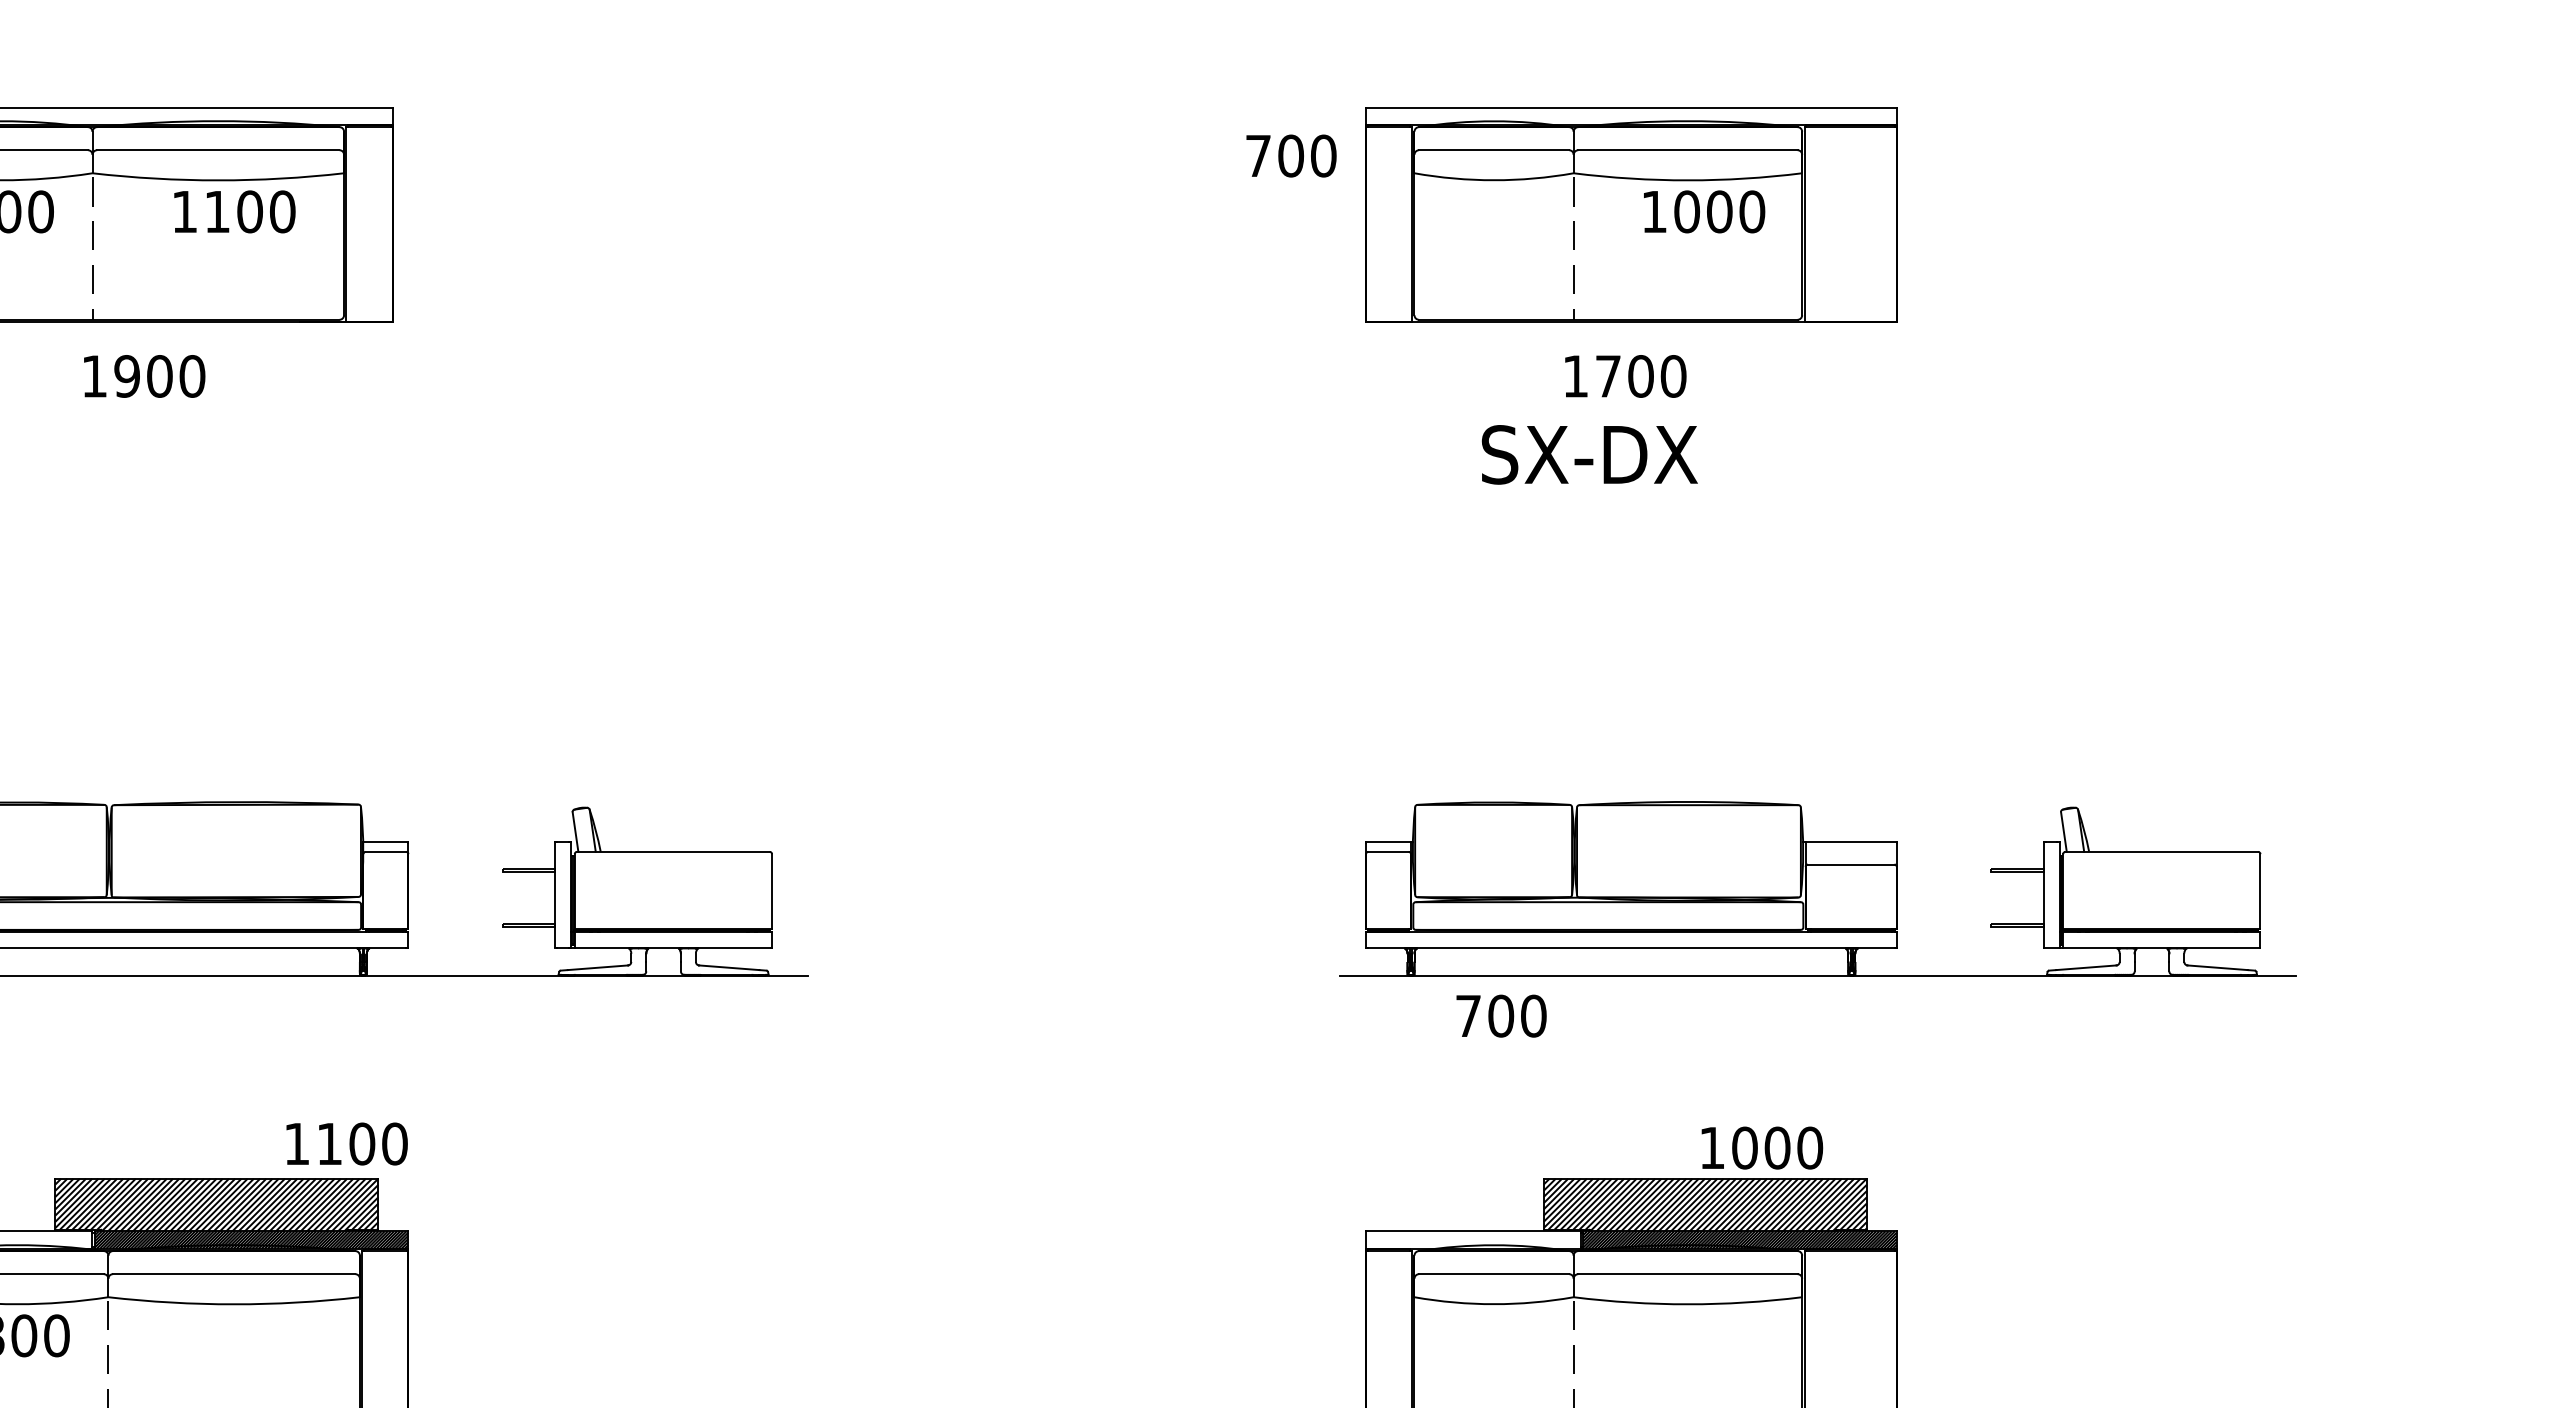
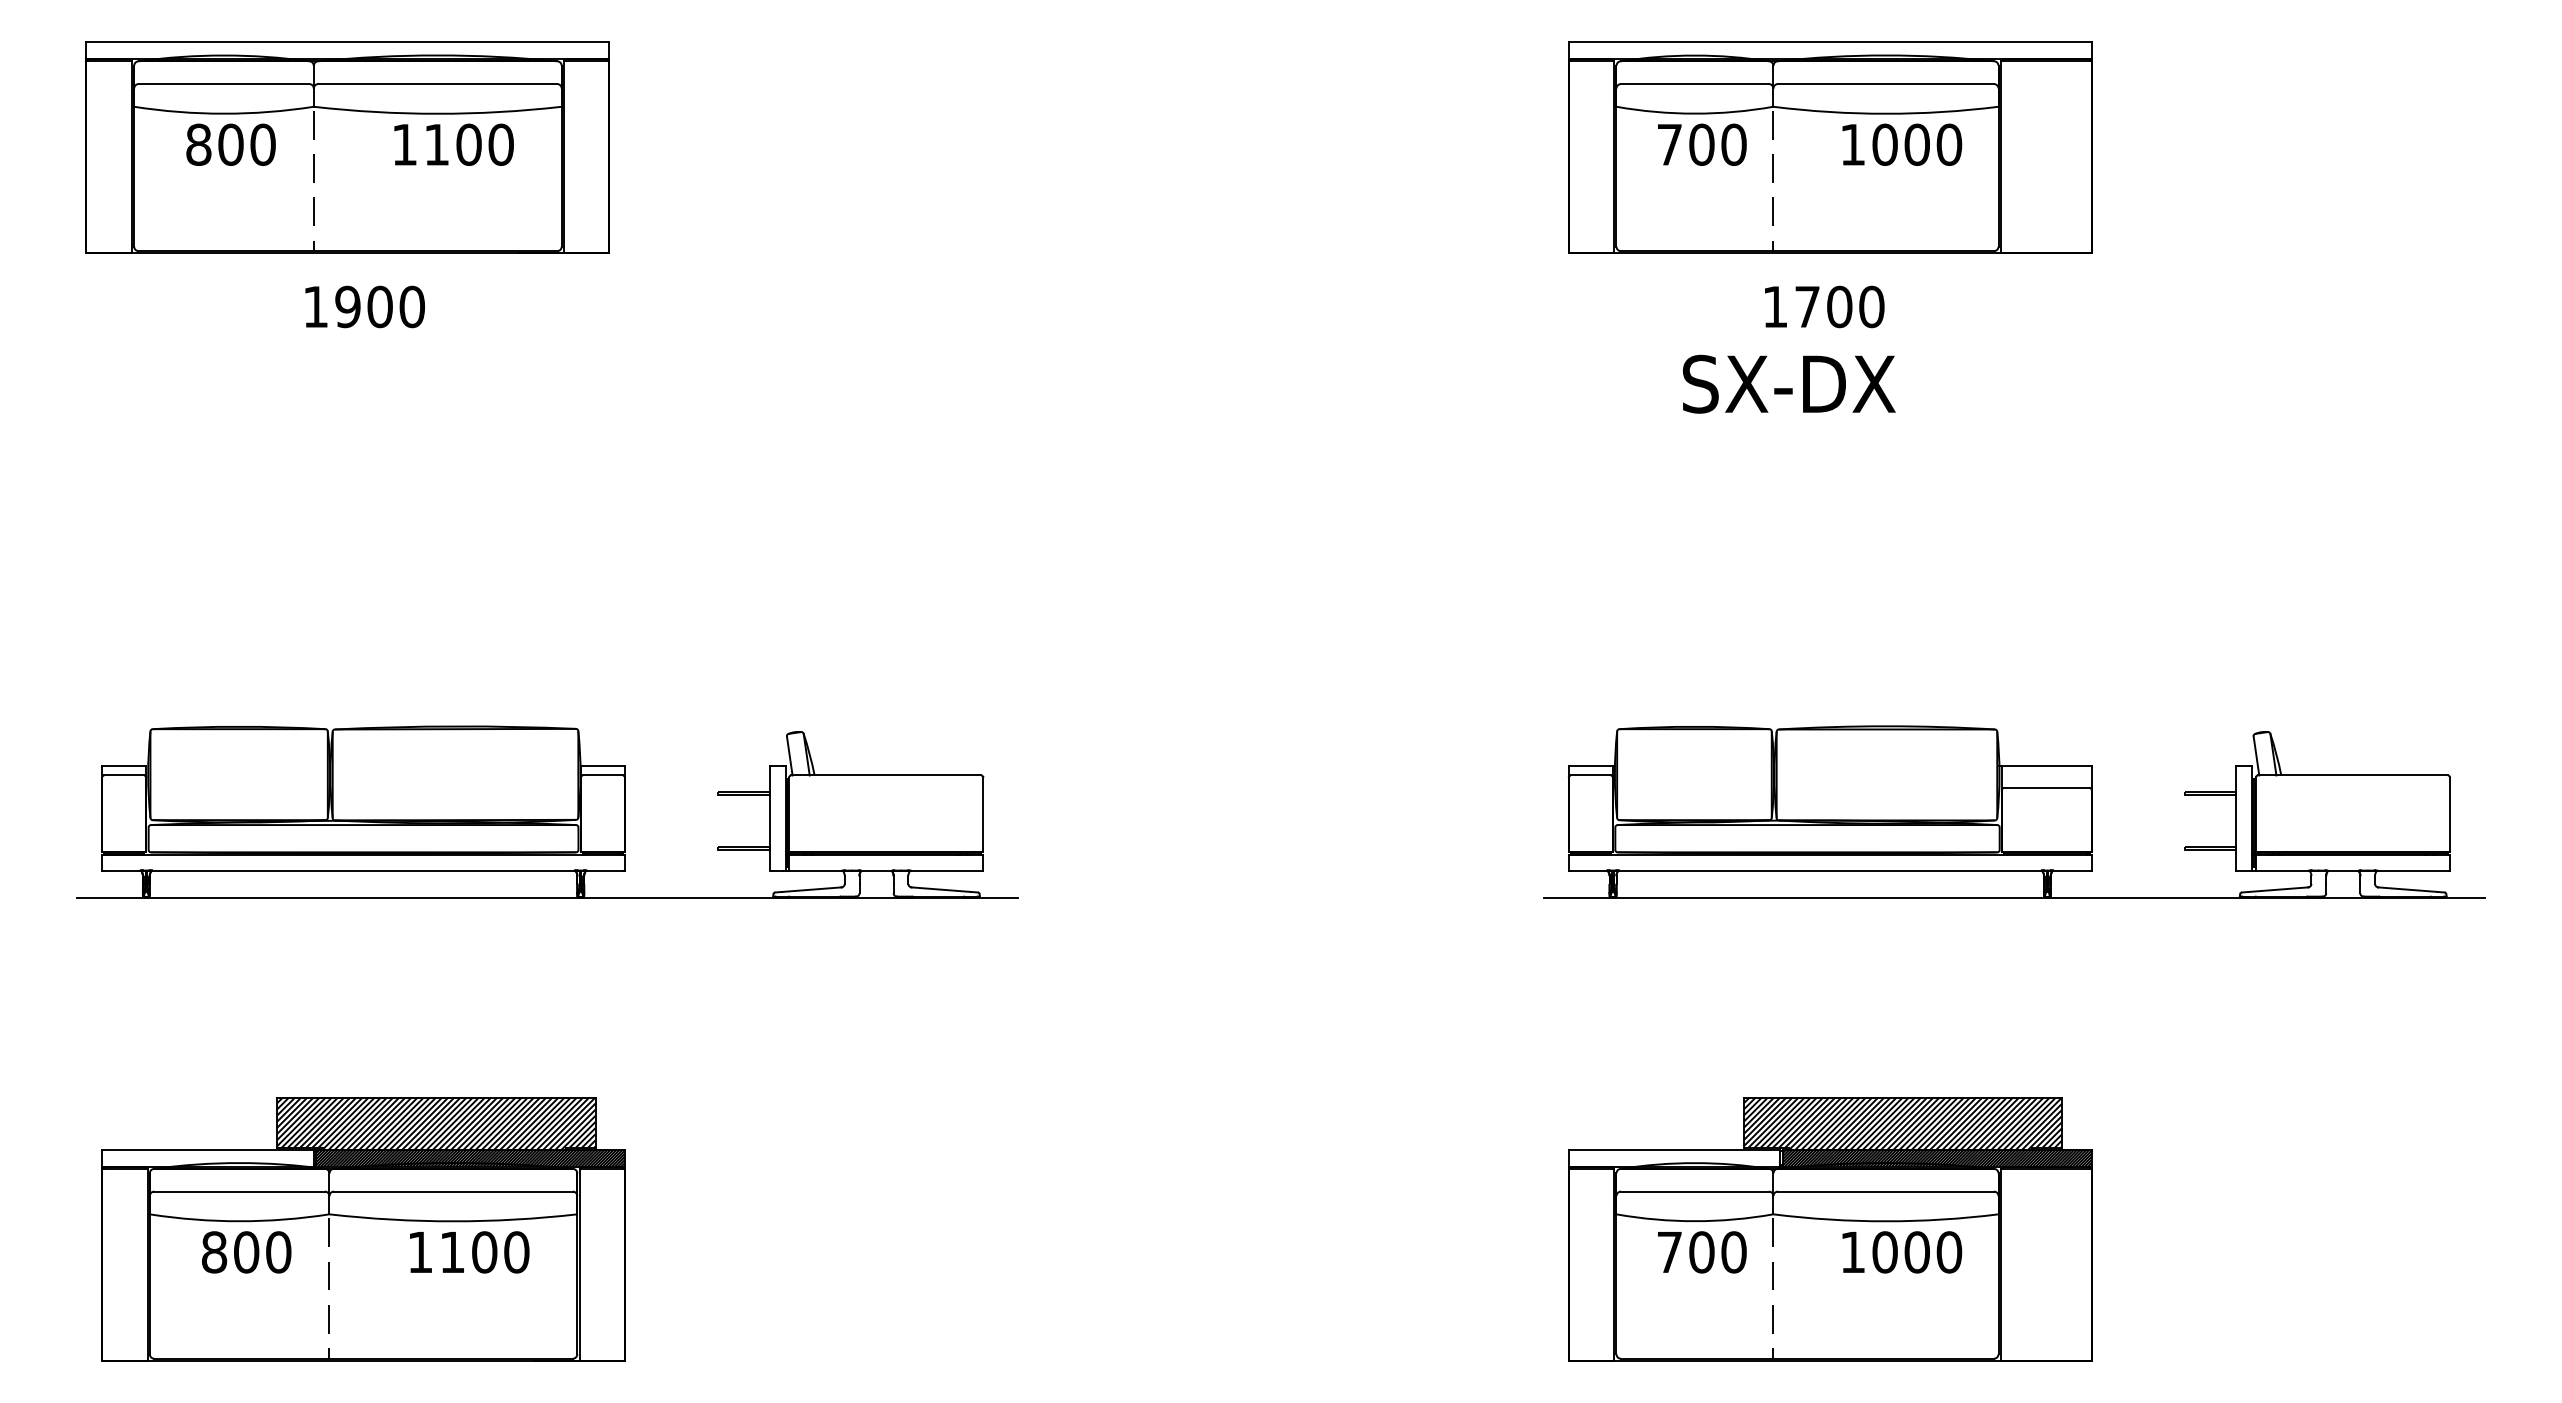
text: (1291, 155) -> (1702, 144), moved
text: (1501, 1016) -> (1702, 1252), moved
text: (346, 1144) -> (469, 1252), moved
text: (1762, 1148) -> (1902, 1252), moved

